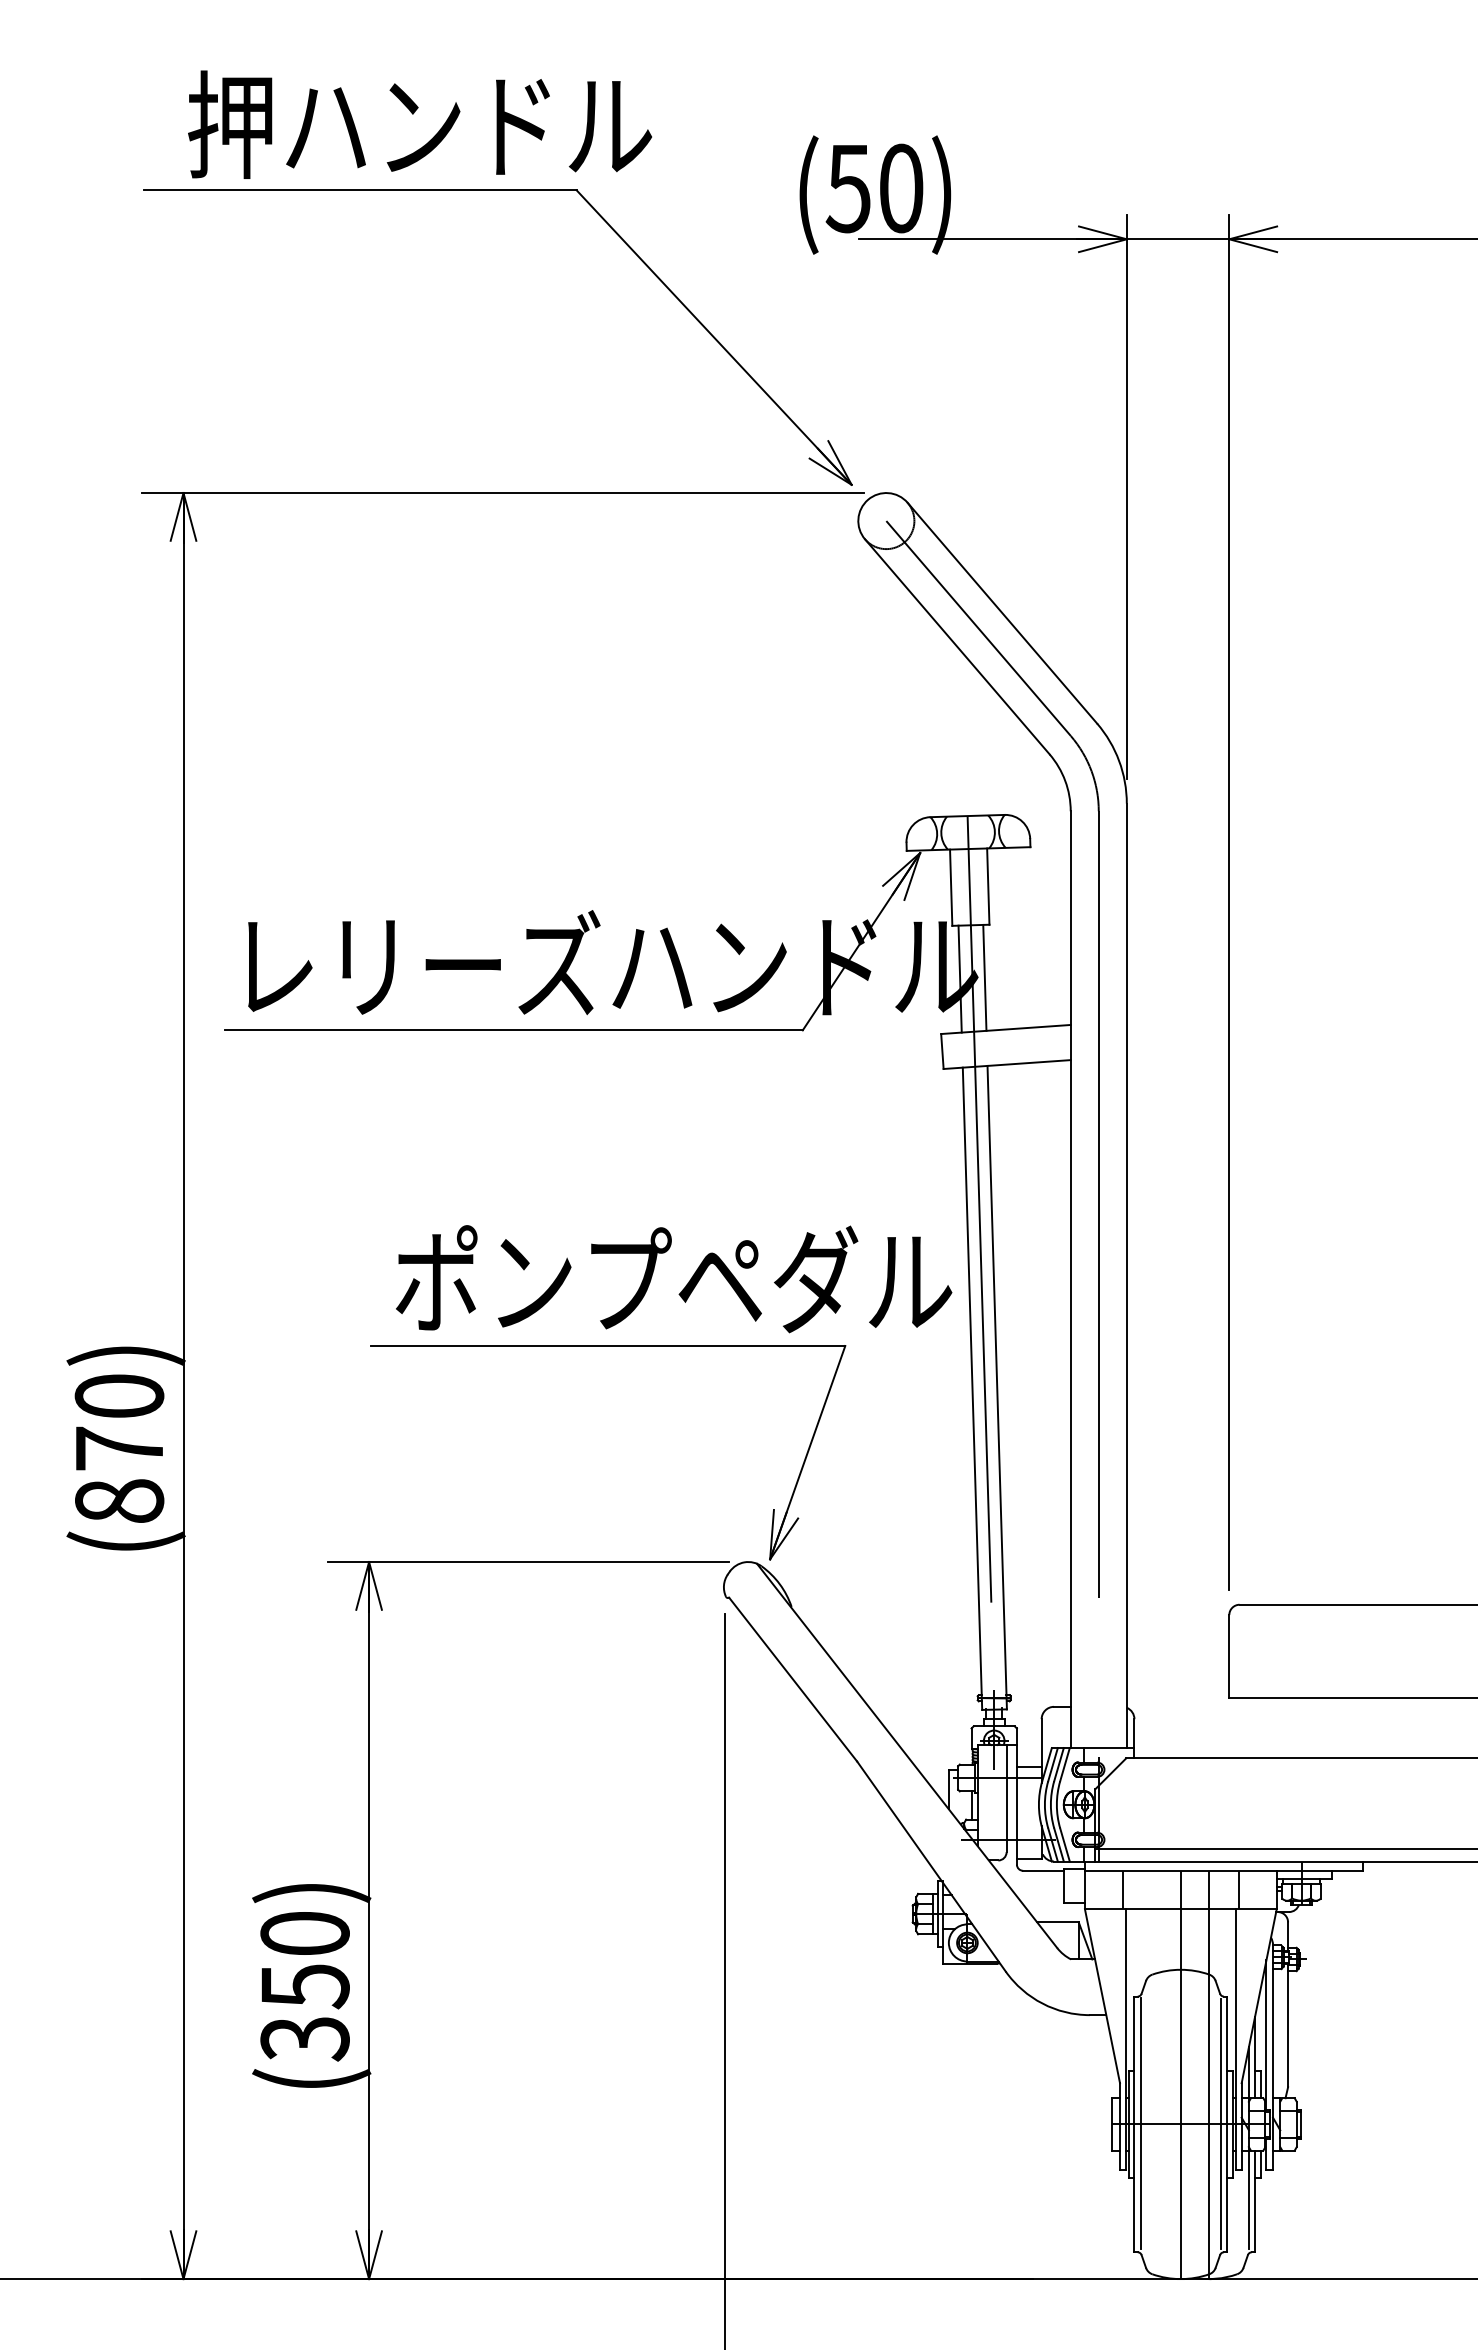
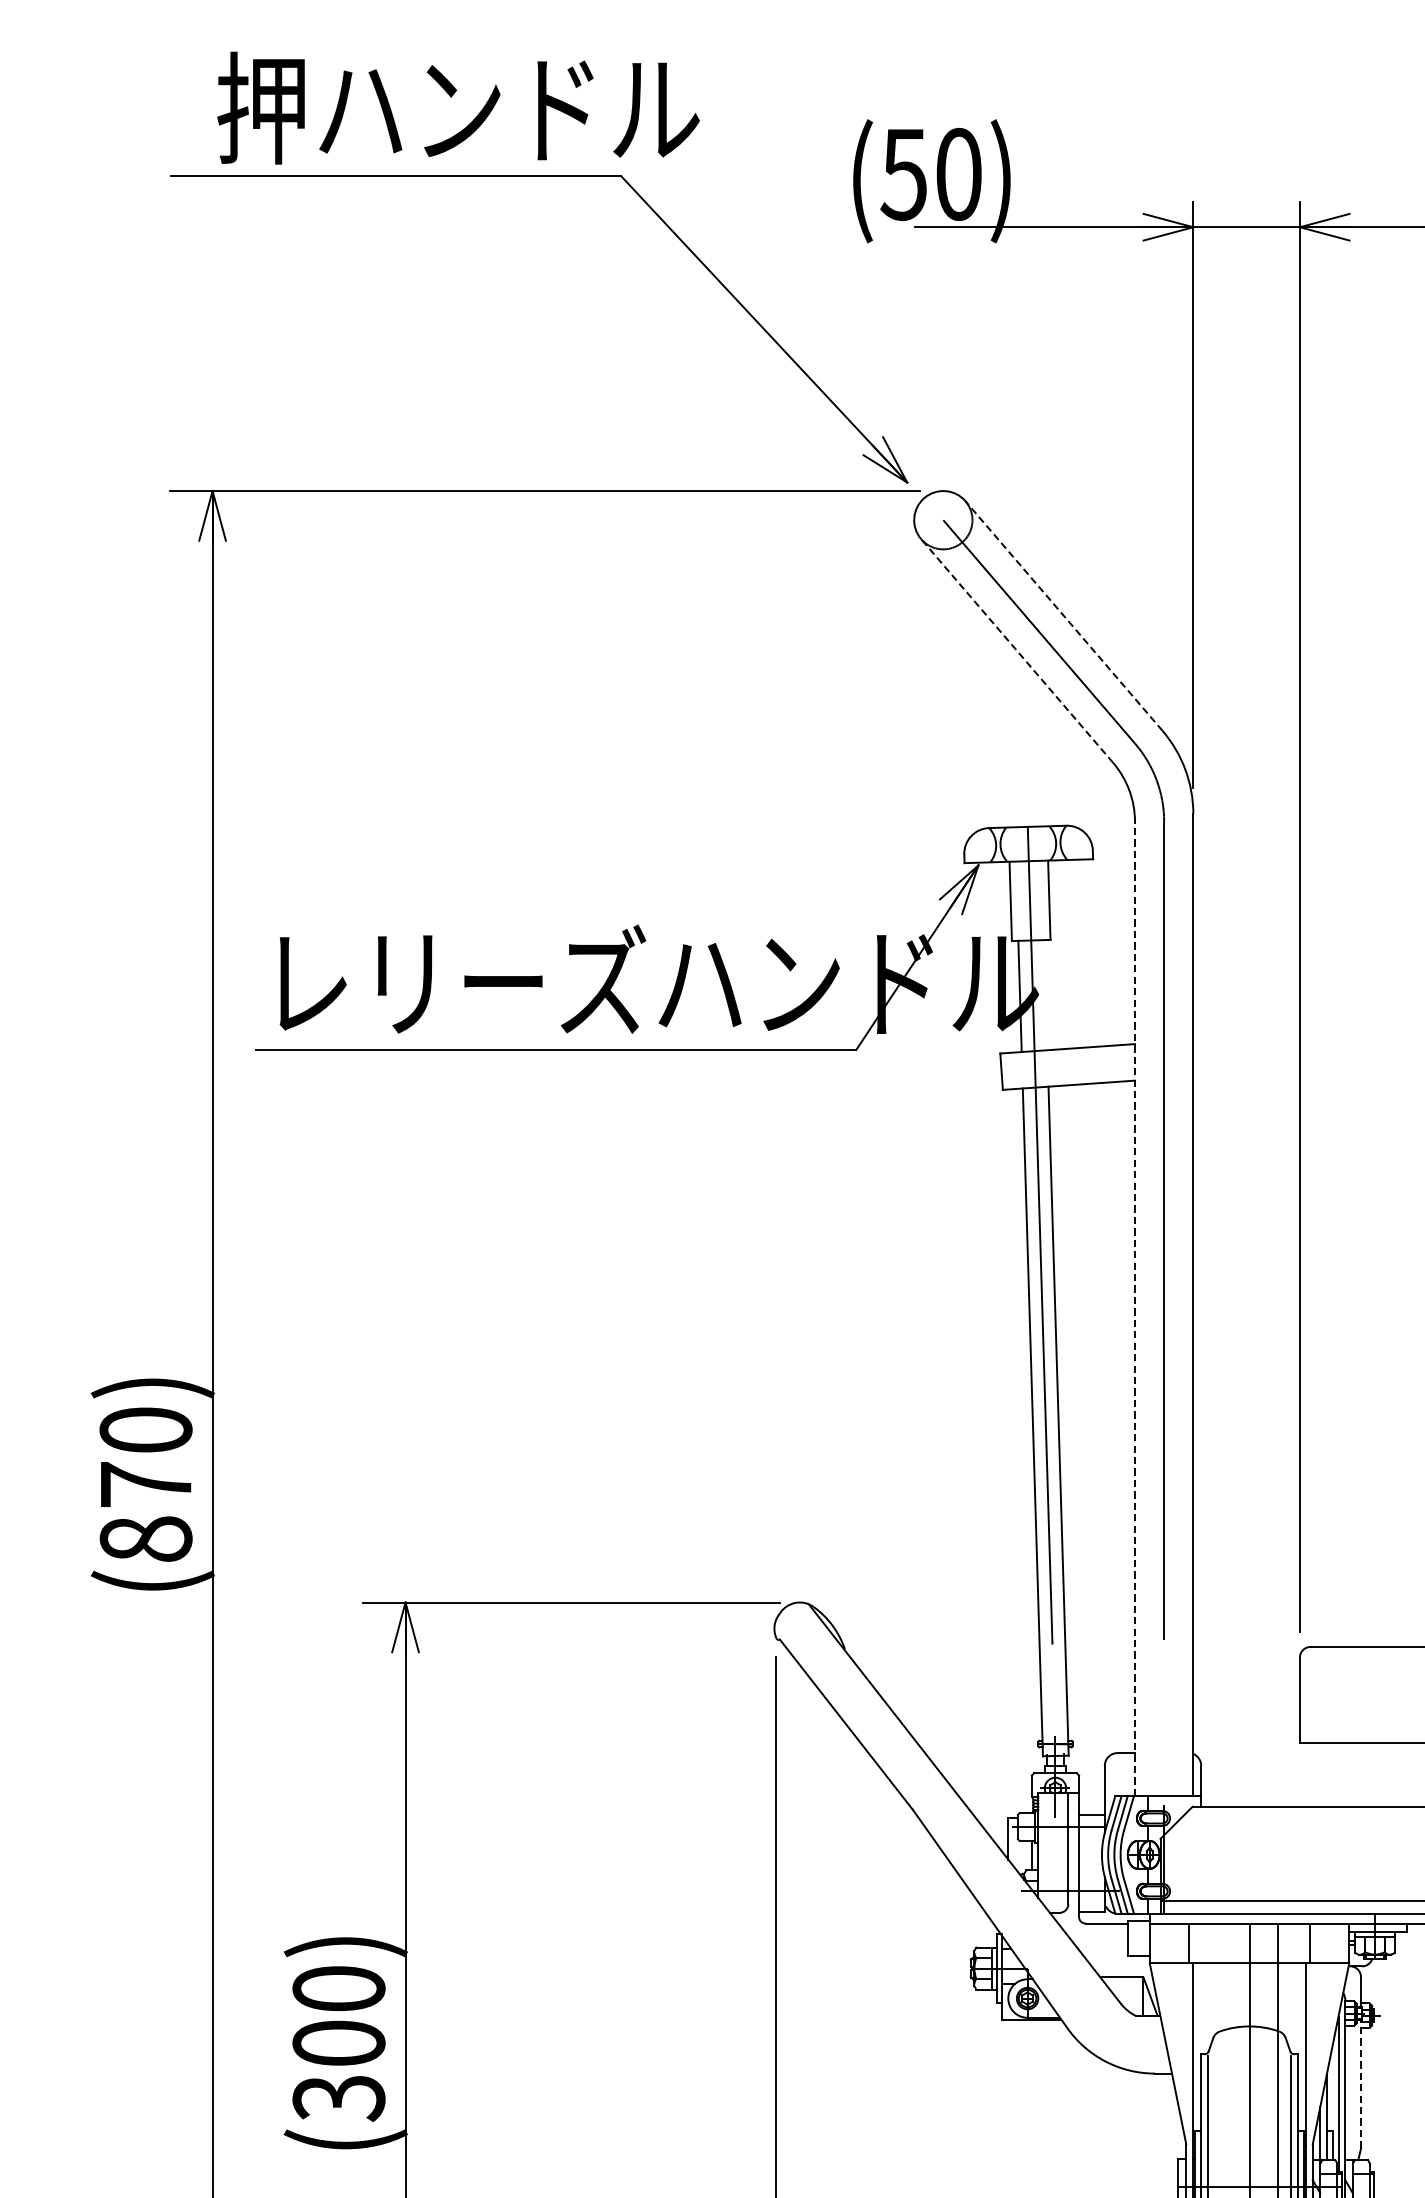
line: (1002, 612) -> (1064, 615), solid -> dashed
line: (957, 646) -> (1017, 650), solid -> dashed
line: (984, 977) -> (1045, 994), removed
line: (1070, 1279) -> (1134, 1308), solid -> dashed
part: (661, 1346) -> (709, 1378), removed
text: (304, 1986) -> (338, 2043), (350) -> (300)
line: (1288, 2025) -> (1361, 2084), solid -> dashed

